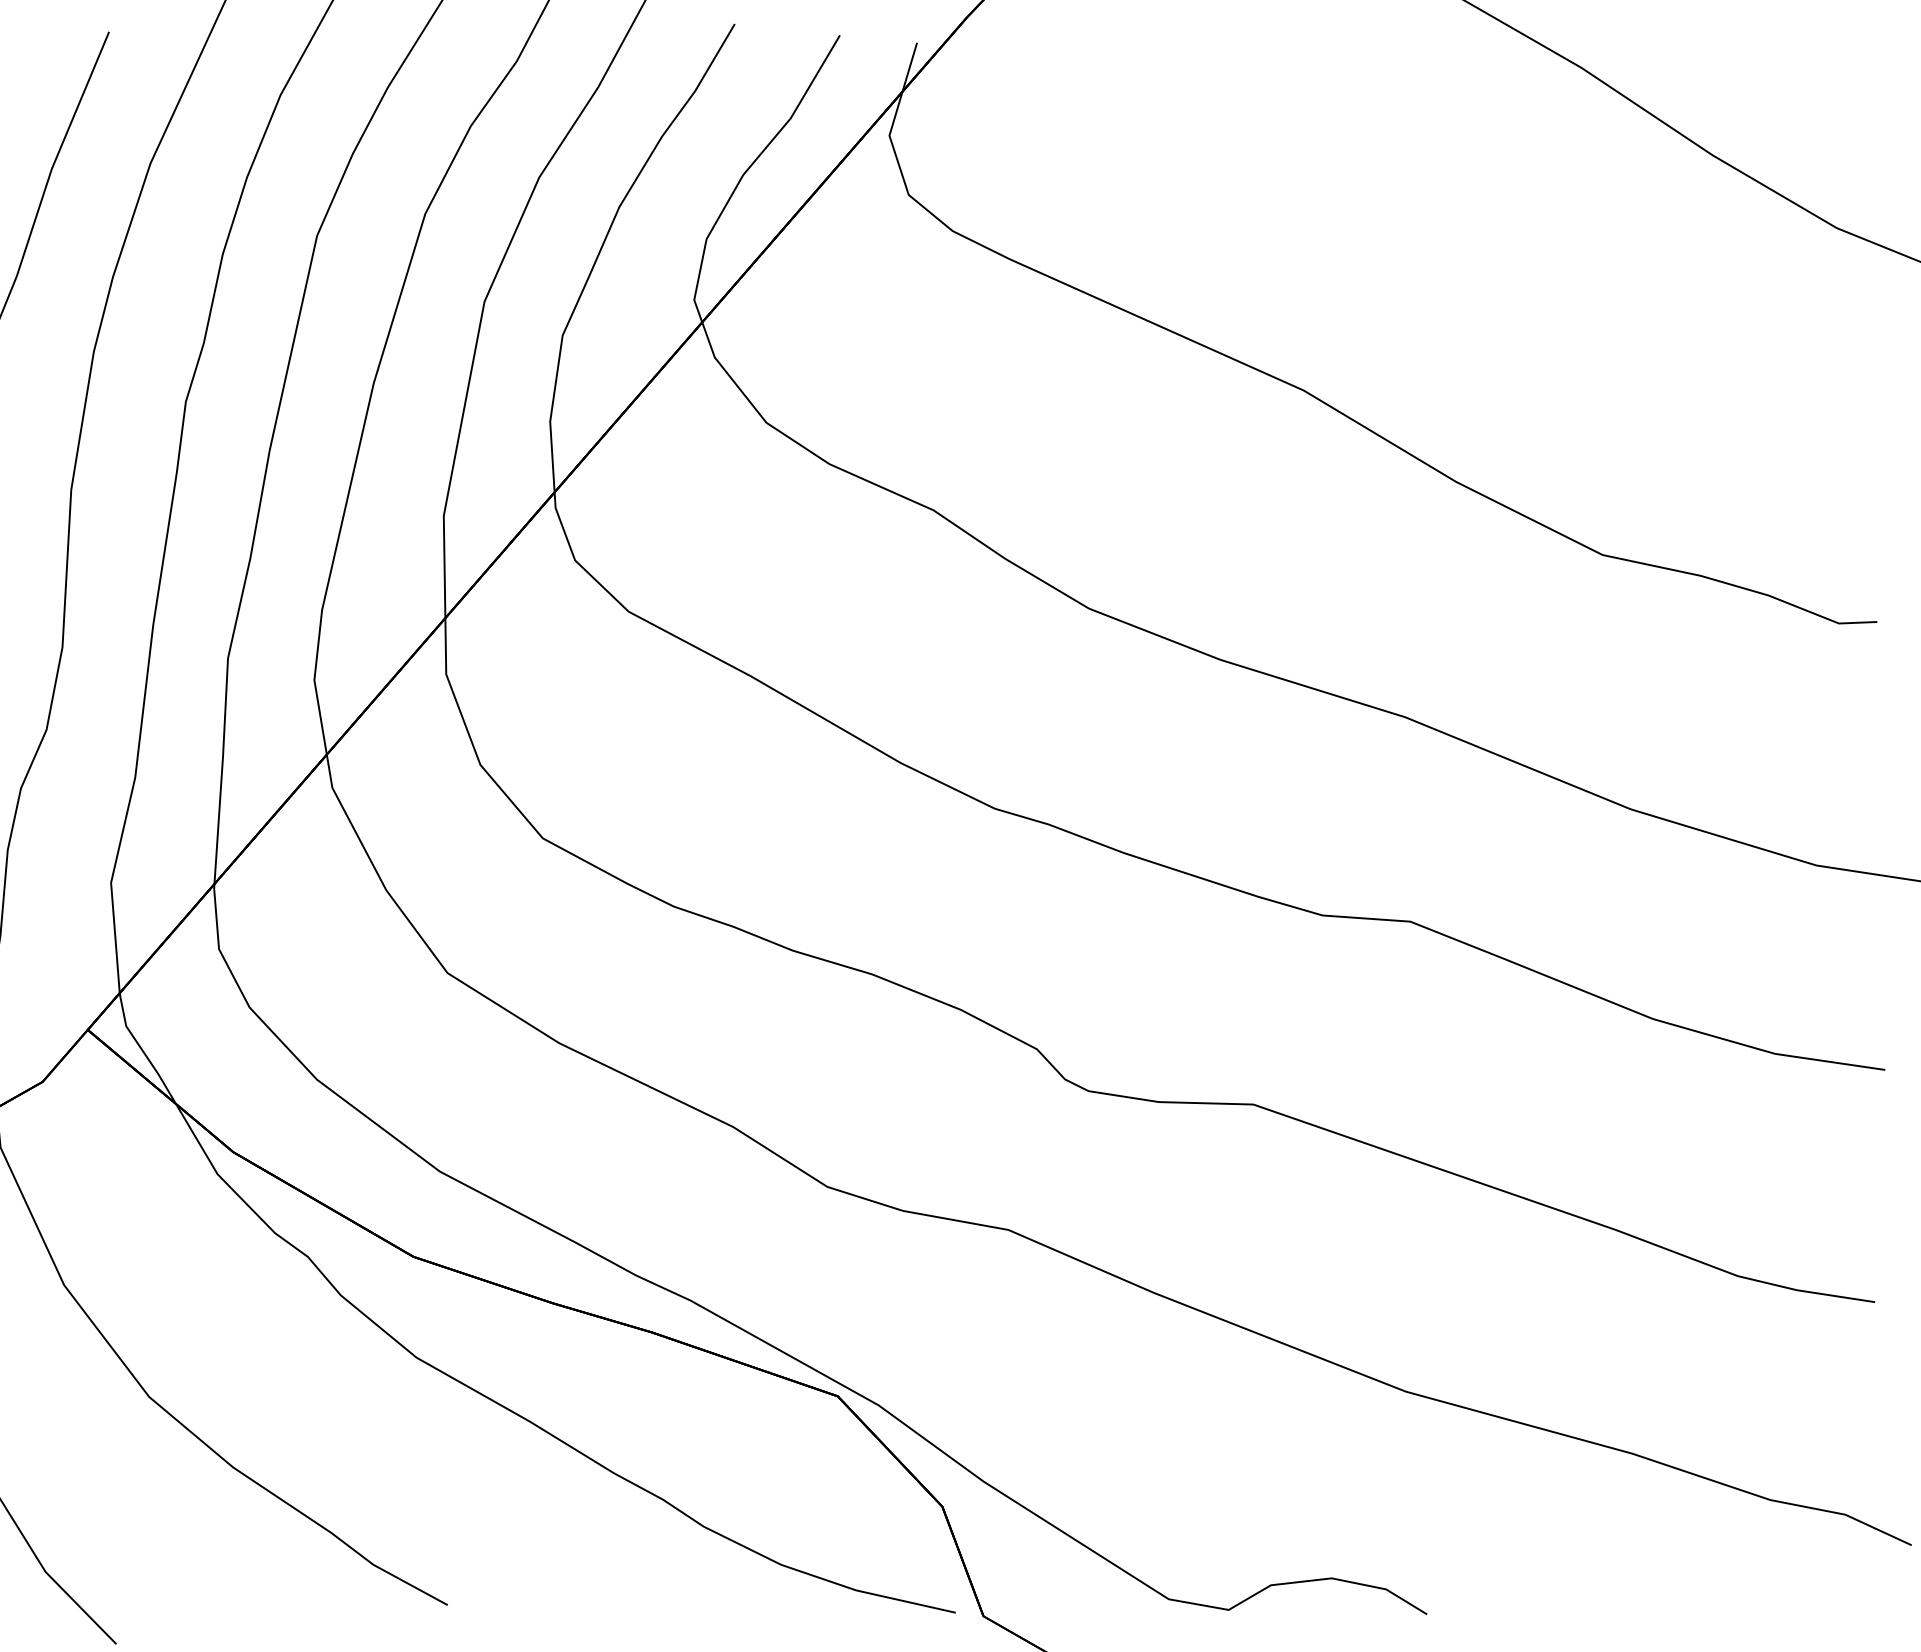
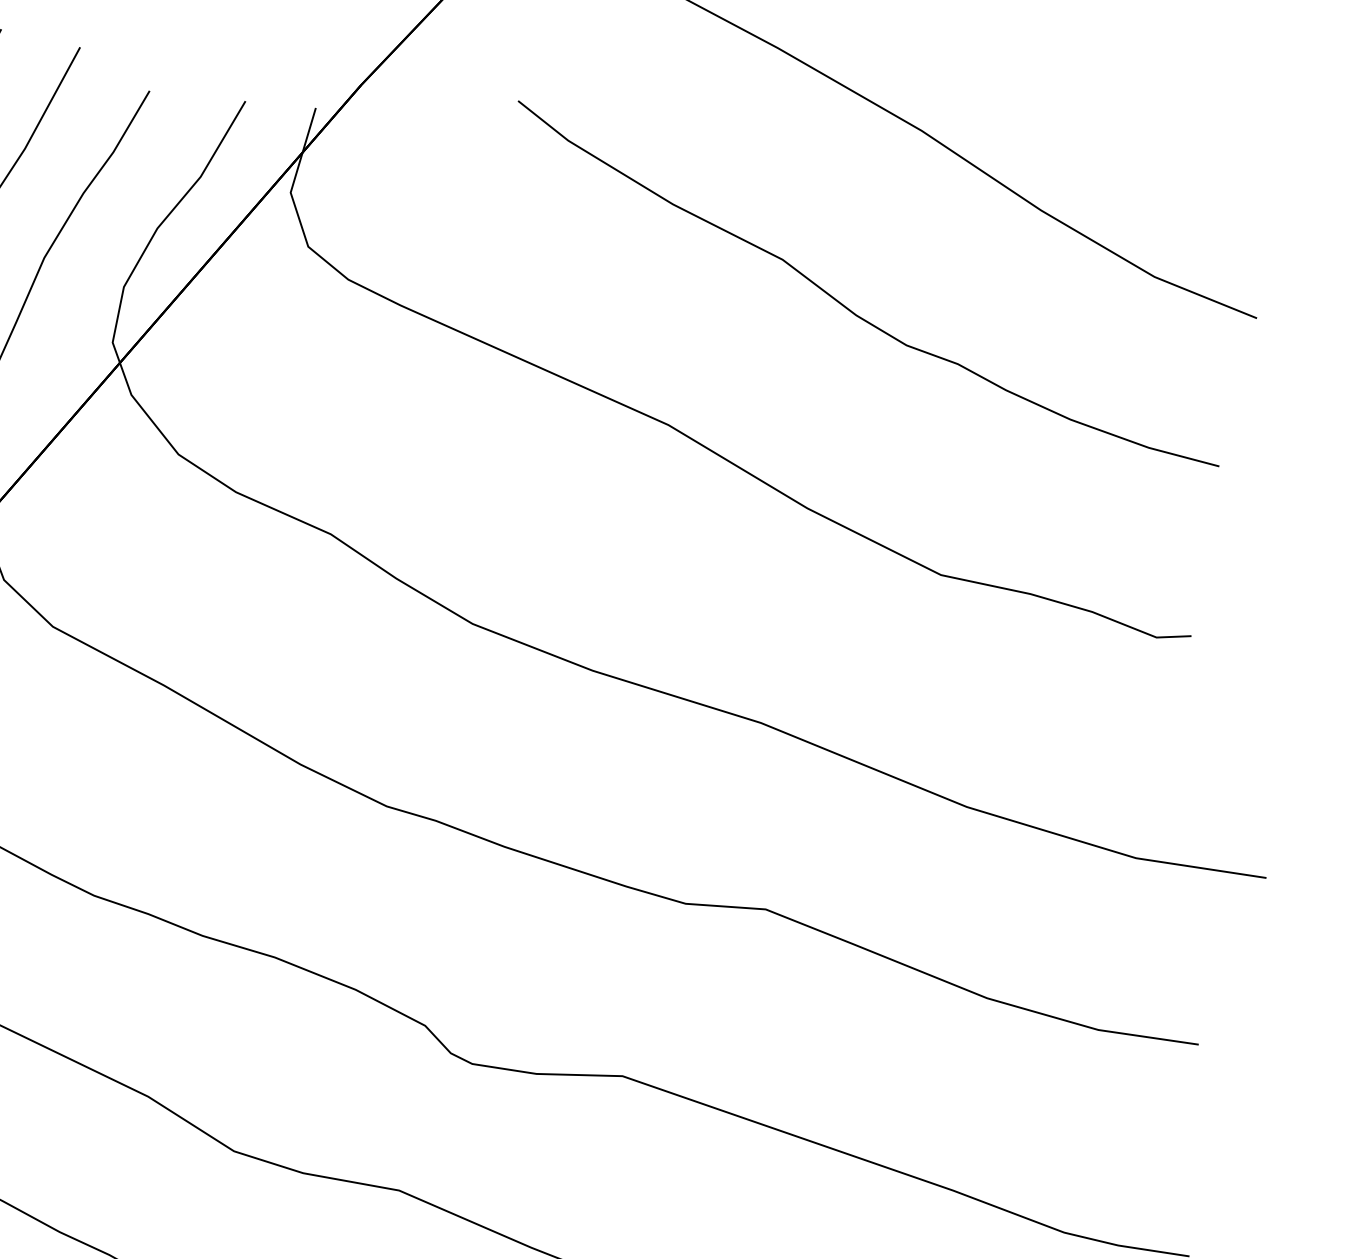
curve: (1501, 262) -> (848, 308), added

